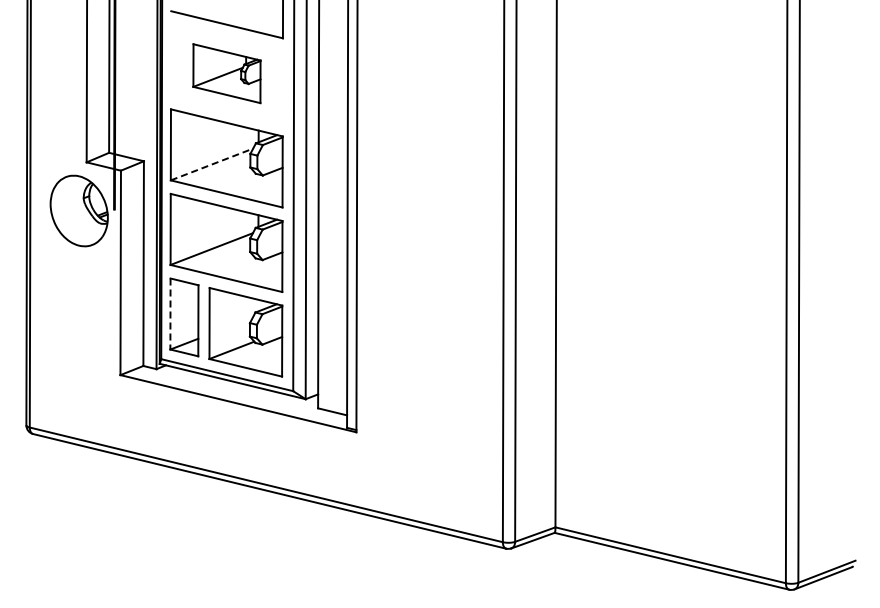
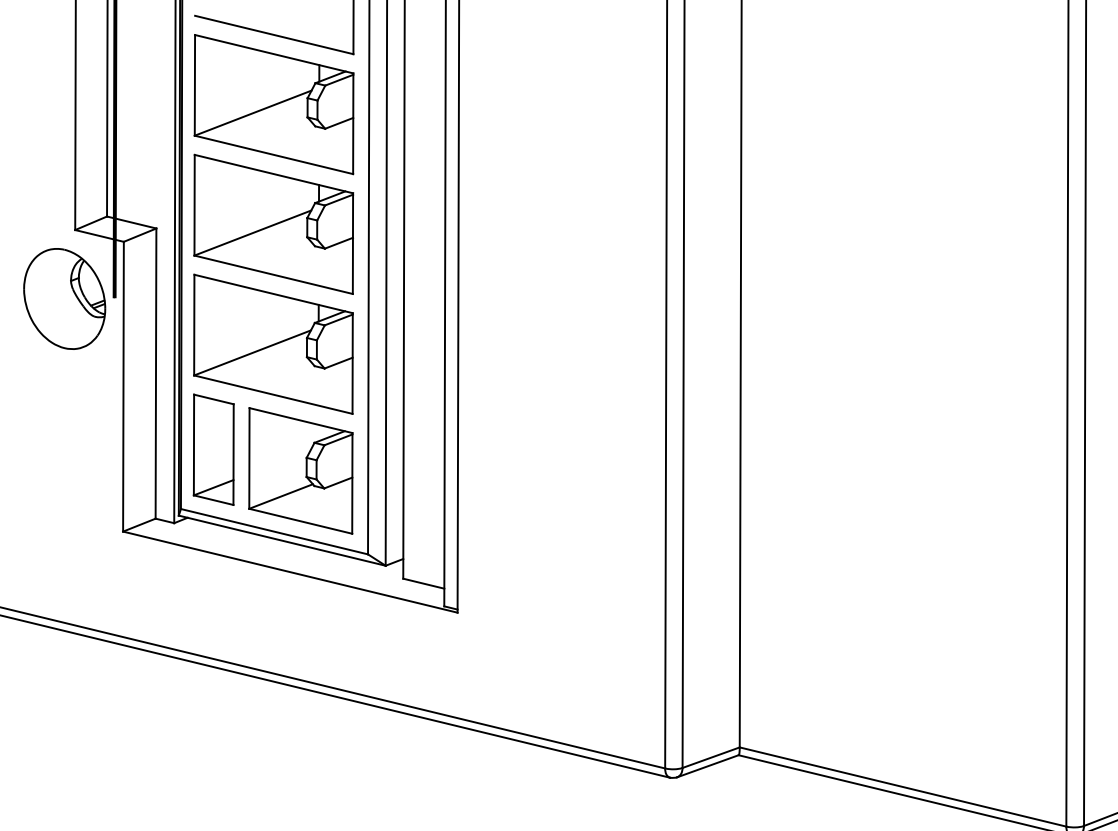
part: (226, 73) -> (273, 104), size x1.67
line: (212, 164) -> (253, 233), dashed -> solid
line: (170, 314) -> (194, 445), dashed -> solid

